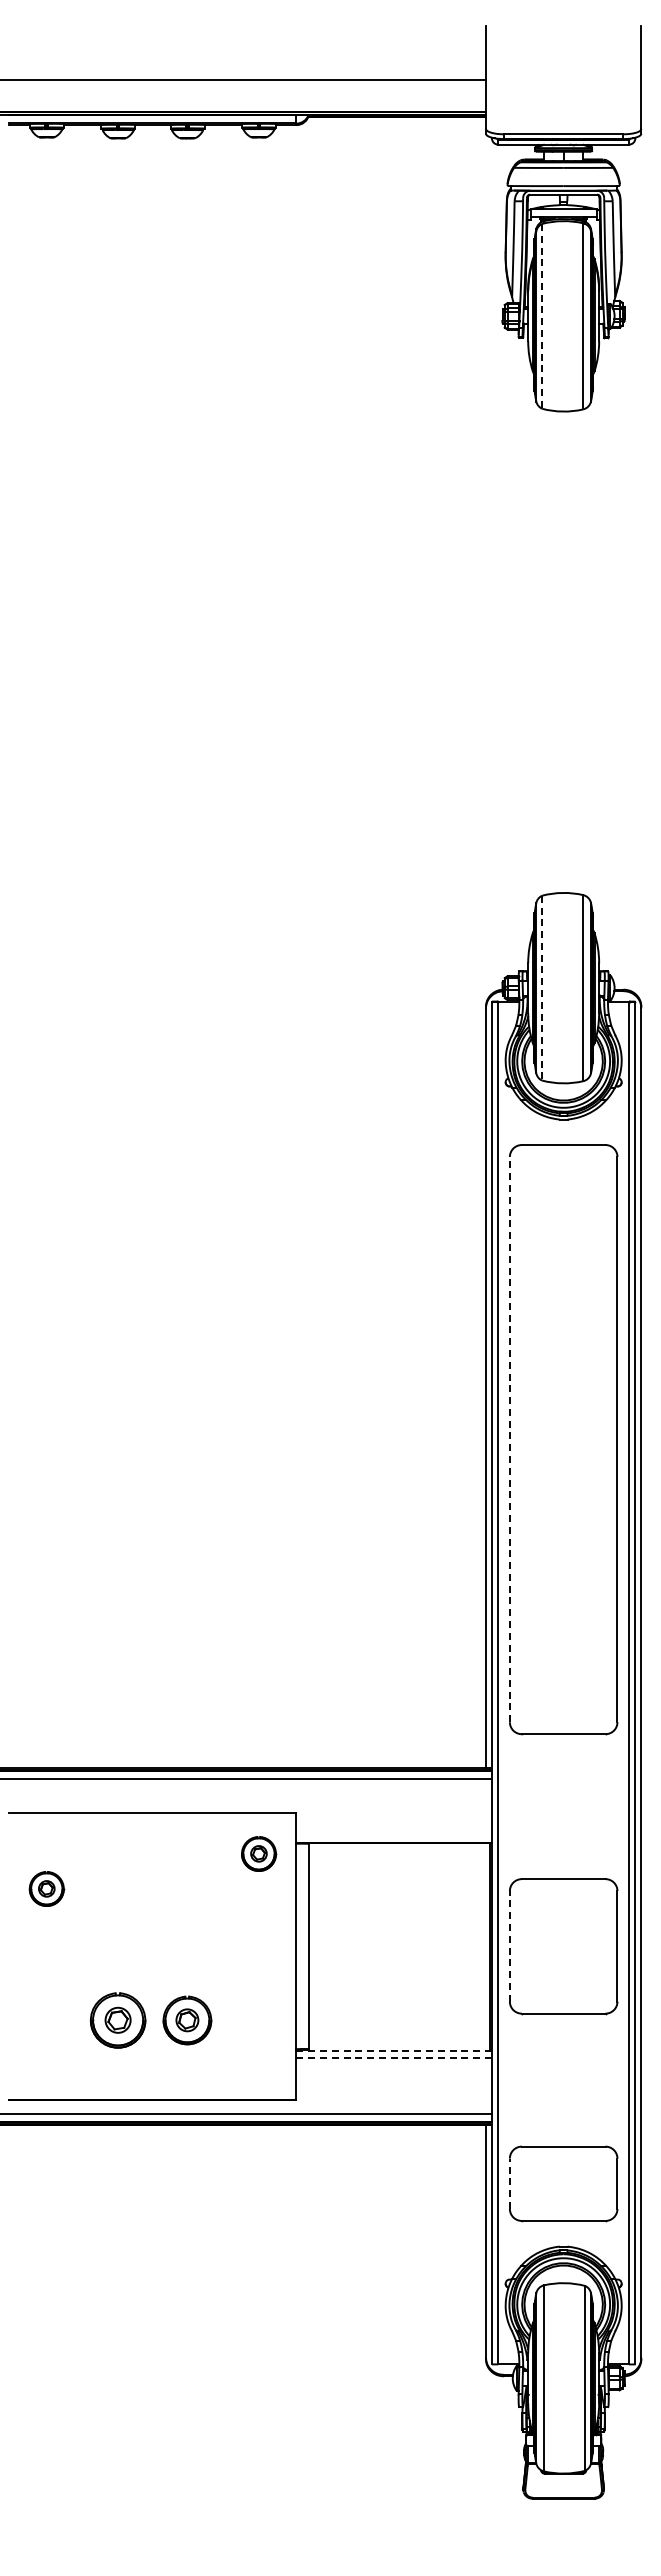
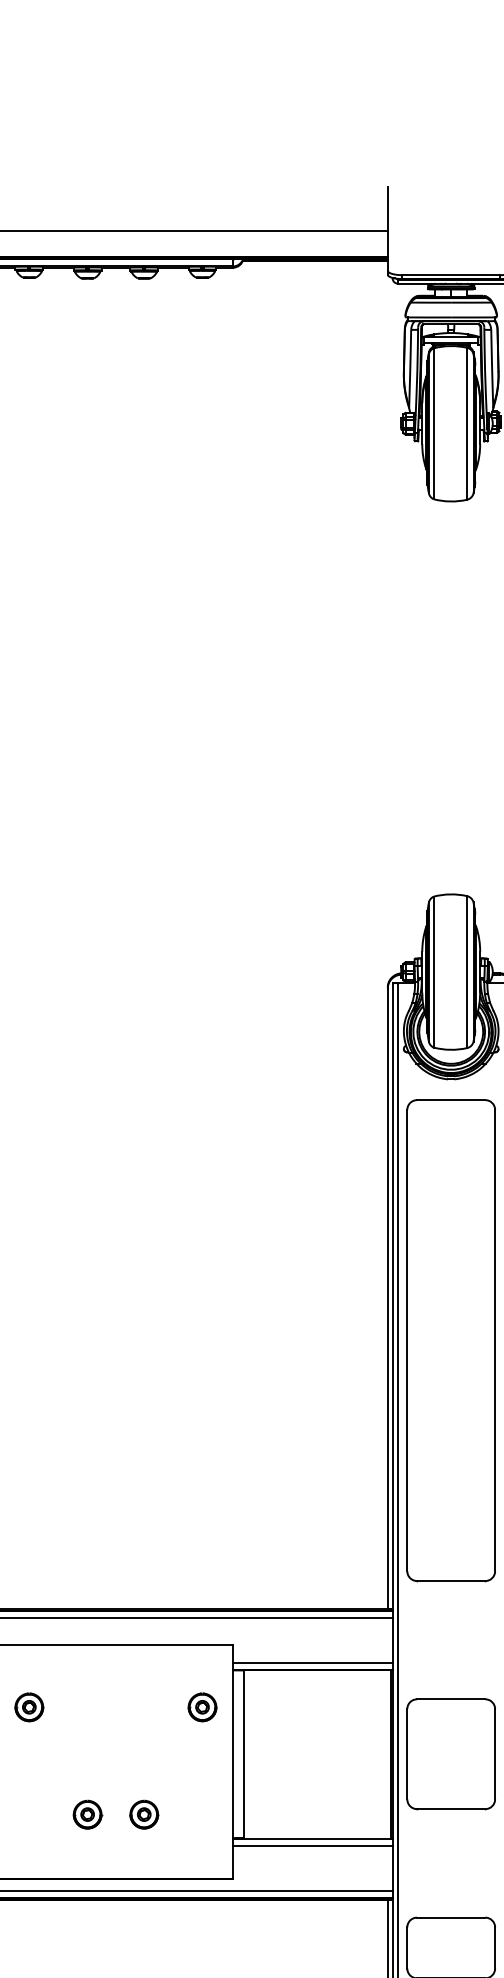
line: (542, 316) -> (433, 423), dashed -> solid
line: (542, 988) -> (433, 972), dashed -> solid
line: (509, 1439) -> (407, 1340), dashed -> solid
line: (393, 1834) -> (312, 1662), added
part: (259, 1853) -> (202, 1706), moved
line: (509, 1945) -> (407, 1753), dashed -> solid
part: (118, 2020) -> (87, 1814), size x0.62
part: (187, 2020) -> (144, 1814), size x0.71
line: (394, 2050) -> (313, 1839), dashed -> solid
line: (394, 2058) -> (313, 1845), dashed -> solid
line: (509, 2183) -> (407, 1947), dashed -> solid

